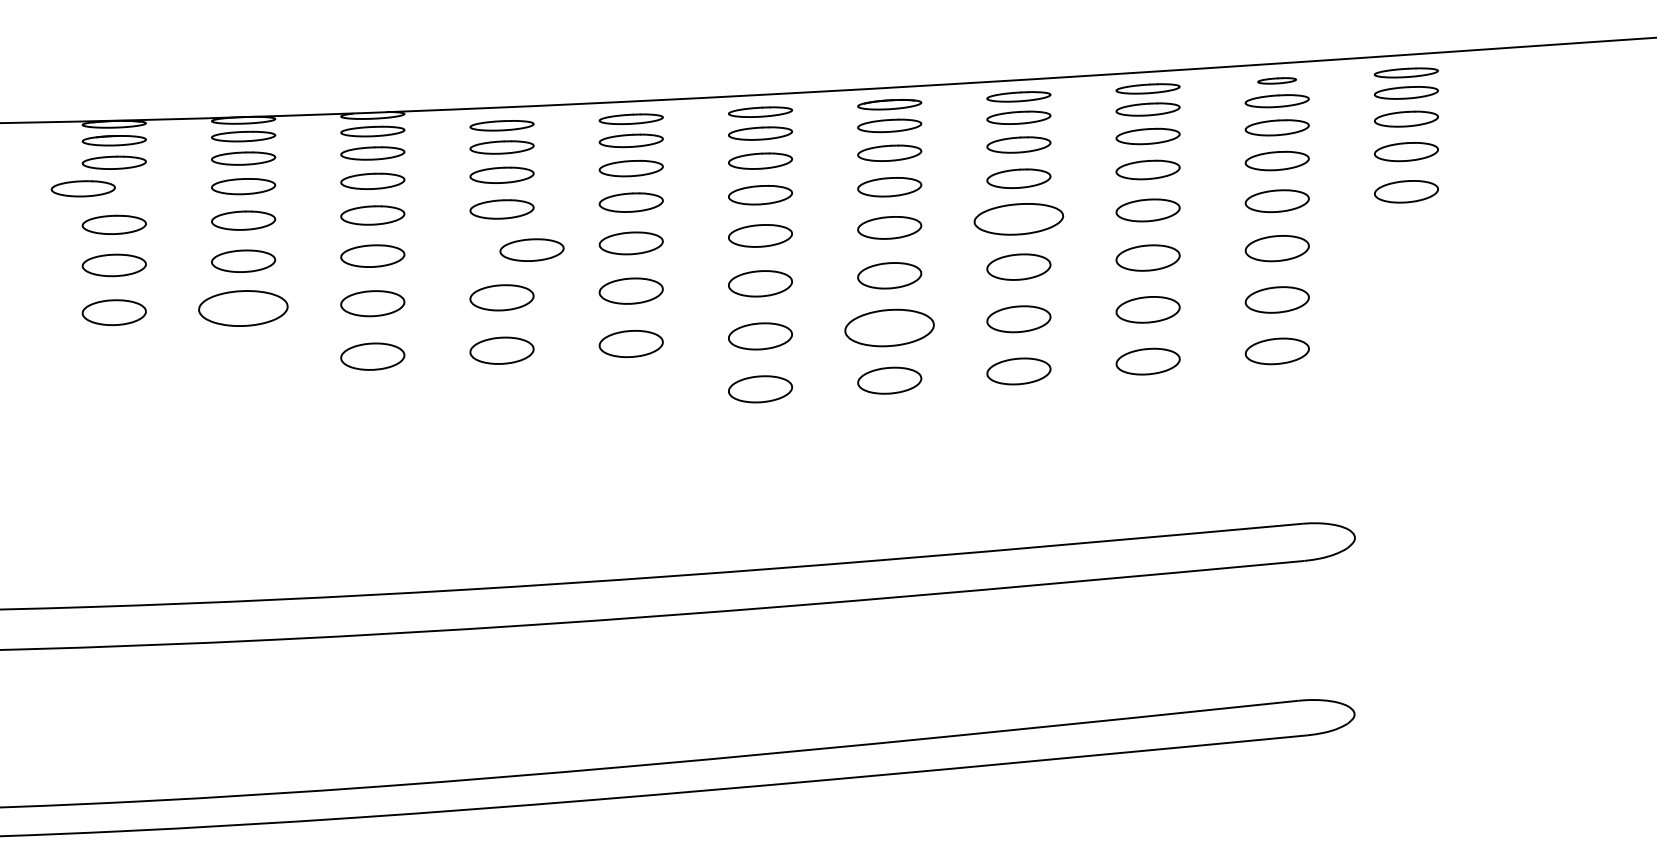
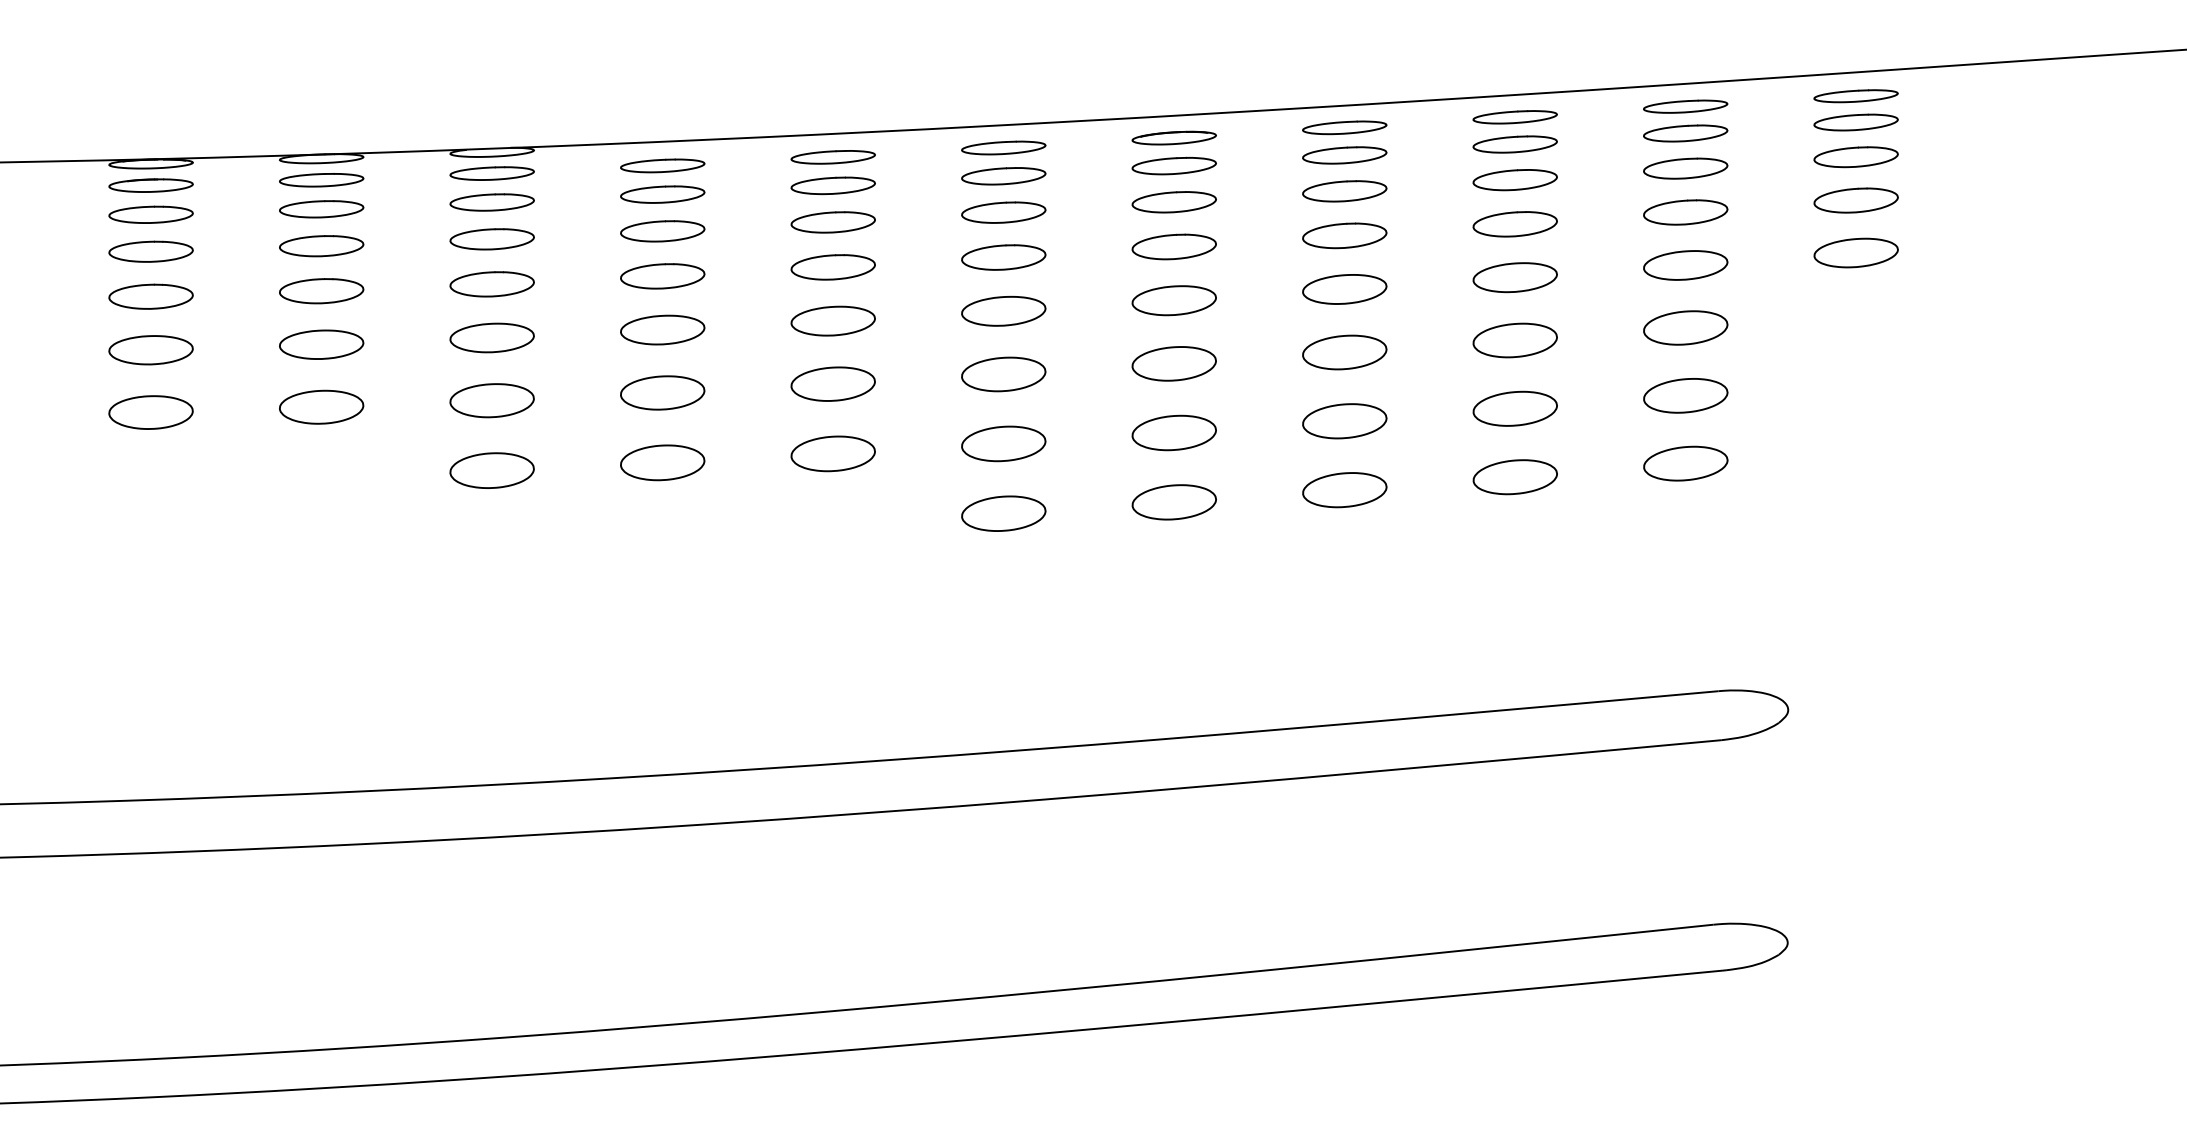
part: (1276, 80) -> (1684, 106), size x1.67
part: (82, 188) -> (149, 251), moved
part: (1018, 219) -> (1344, 289), size x0.71
part: (531, 249) -> (661, 329), moved
part: (243, 308) -> (321, 407), size x0.71
part: (889, 328) -> (1173, 433), size x0.71

